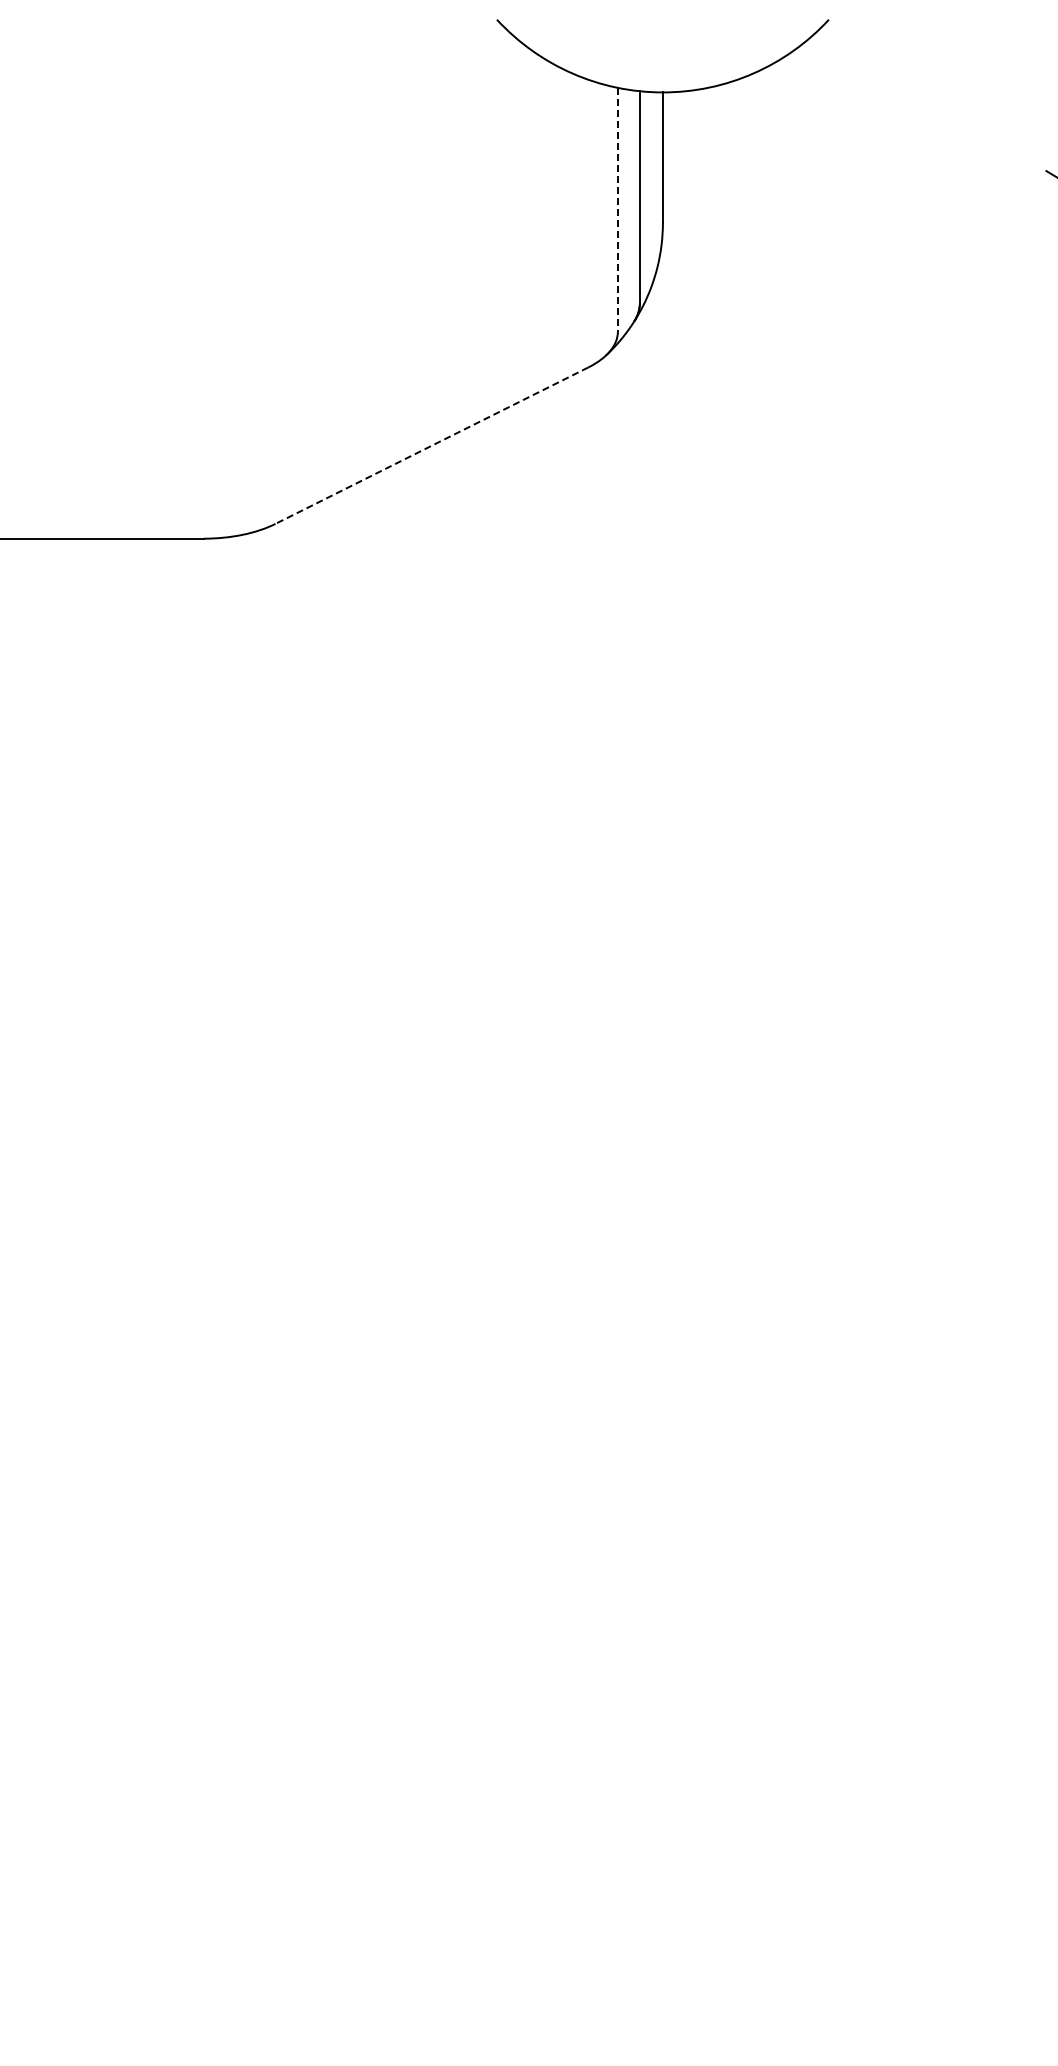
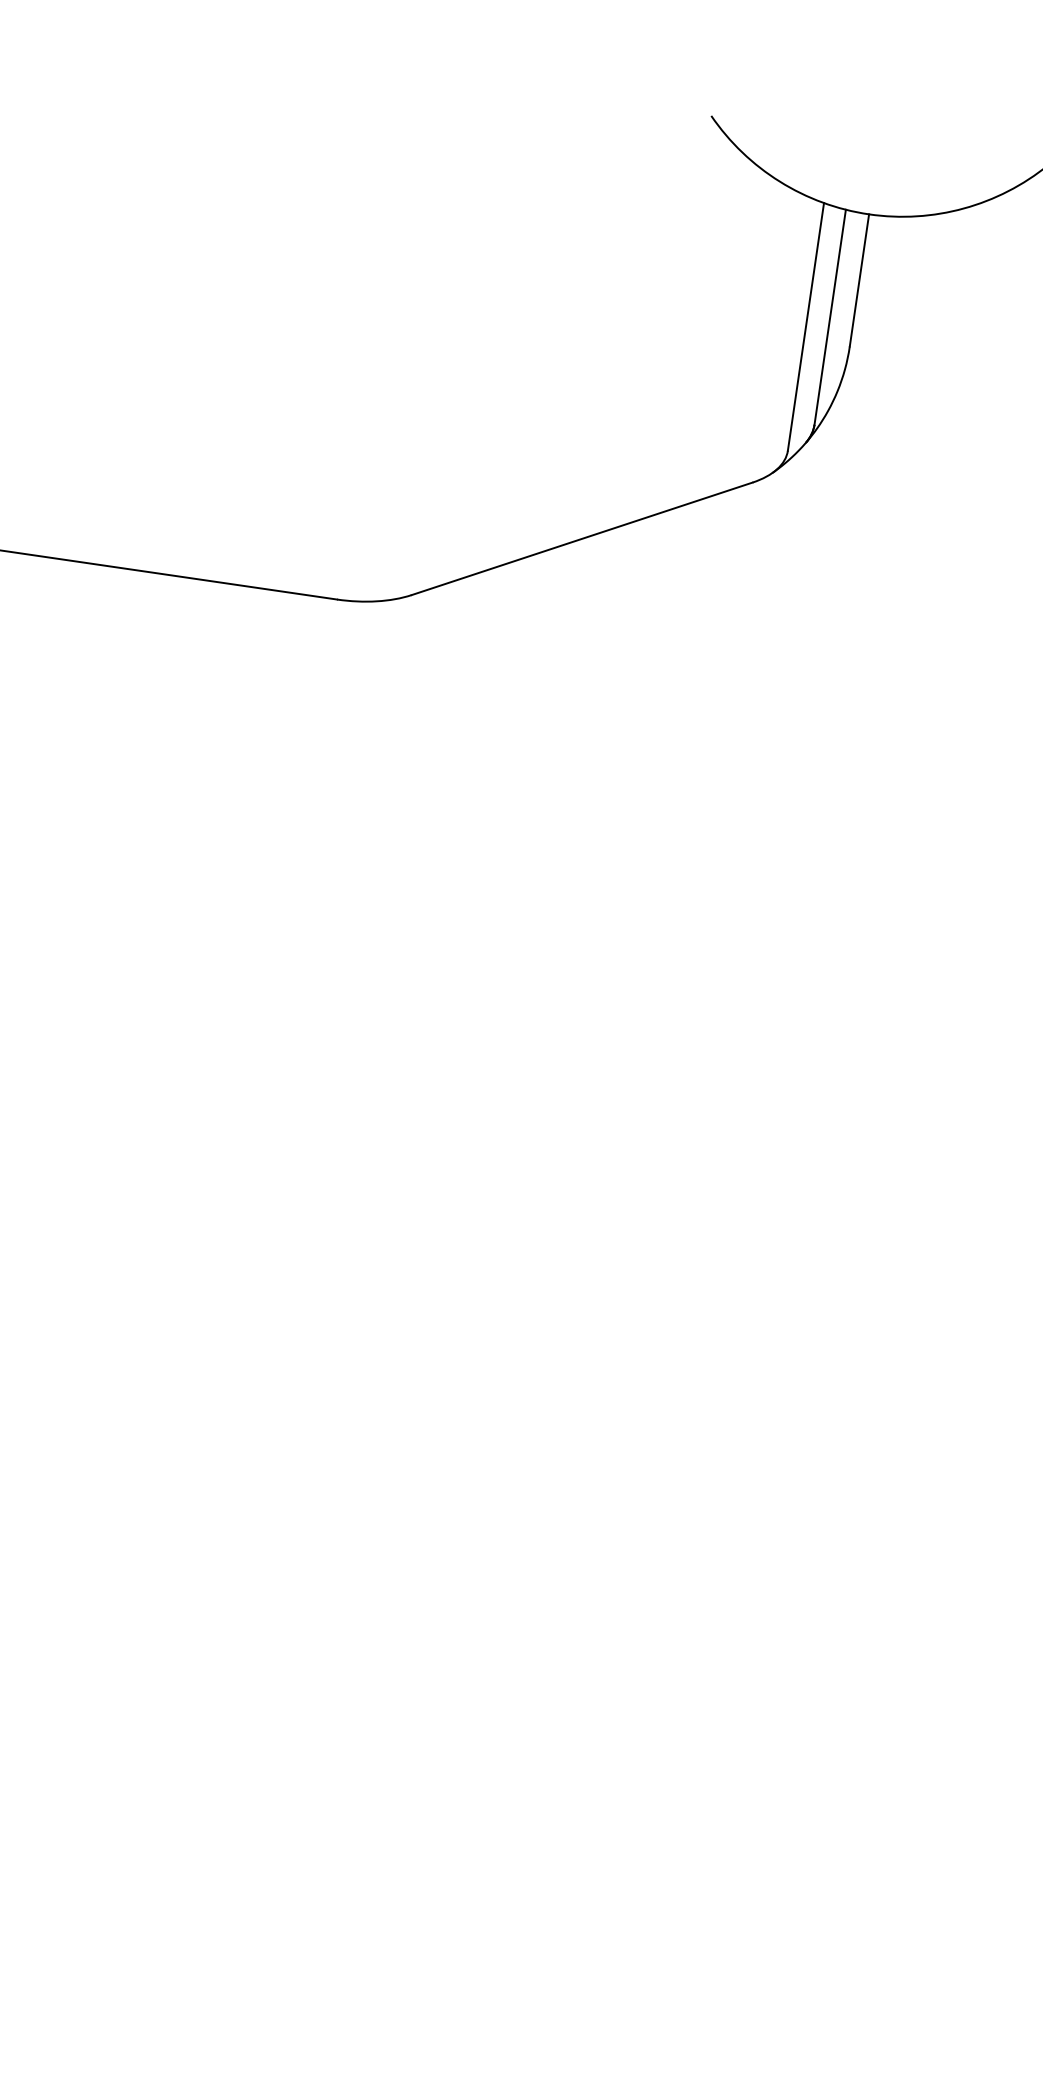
line: (617, 209) -> (805, 326), dashed -> solid
line: (431, 445) -> (581, 538), dashed -> solid

